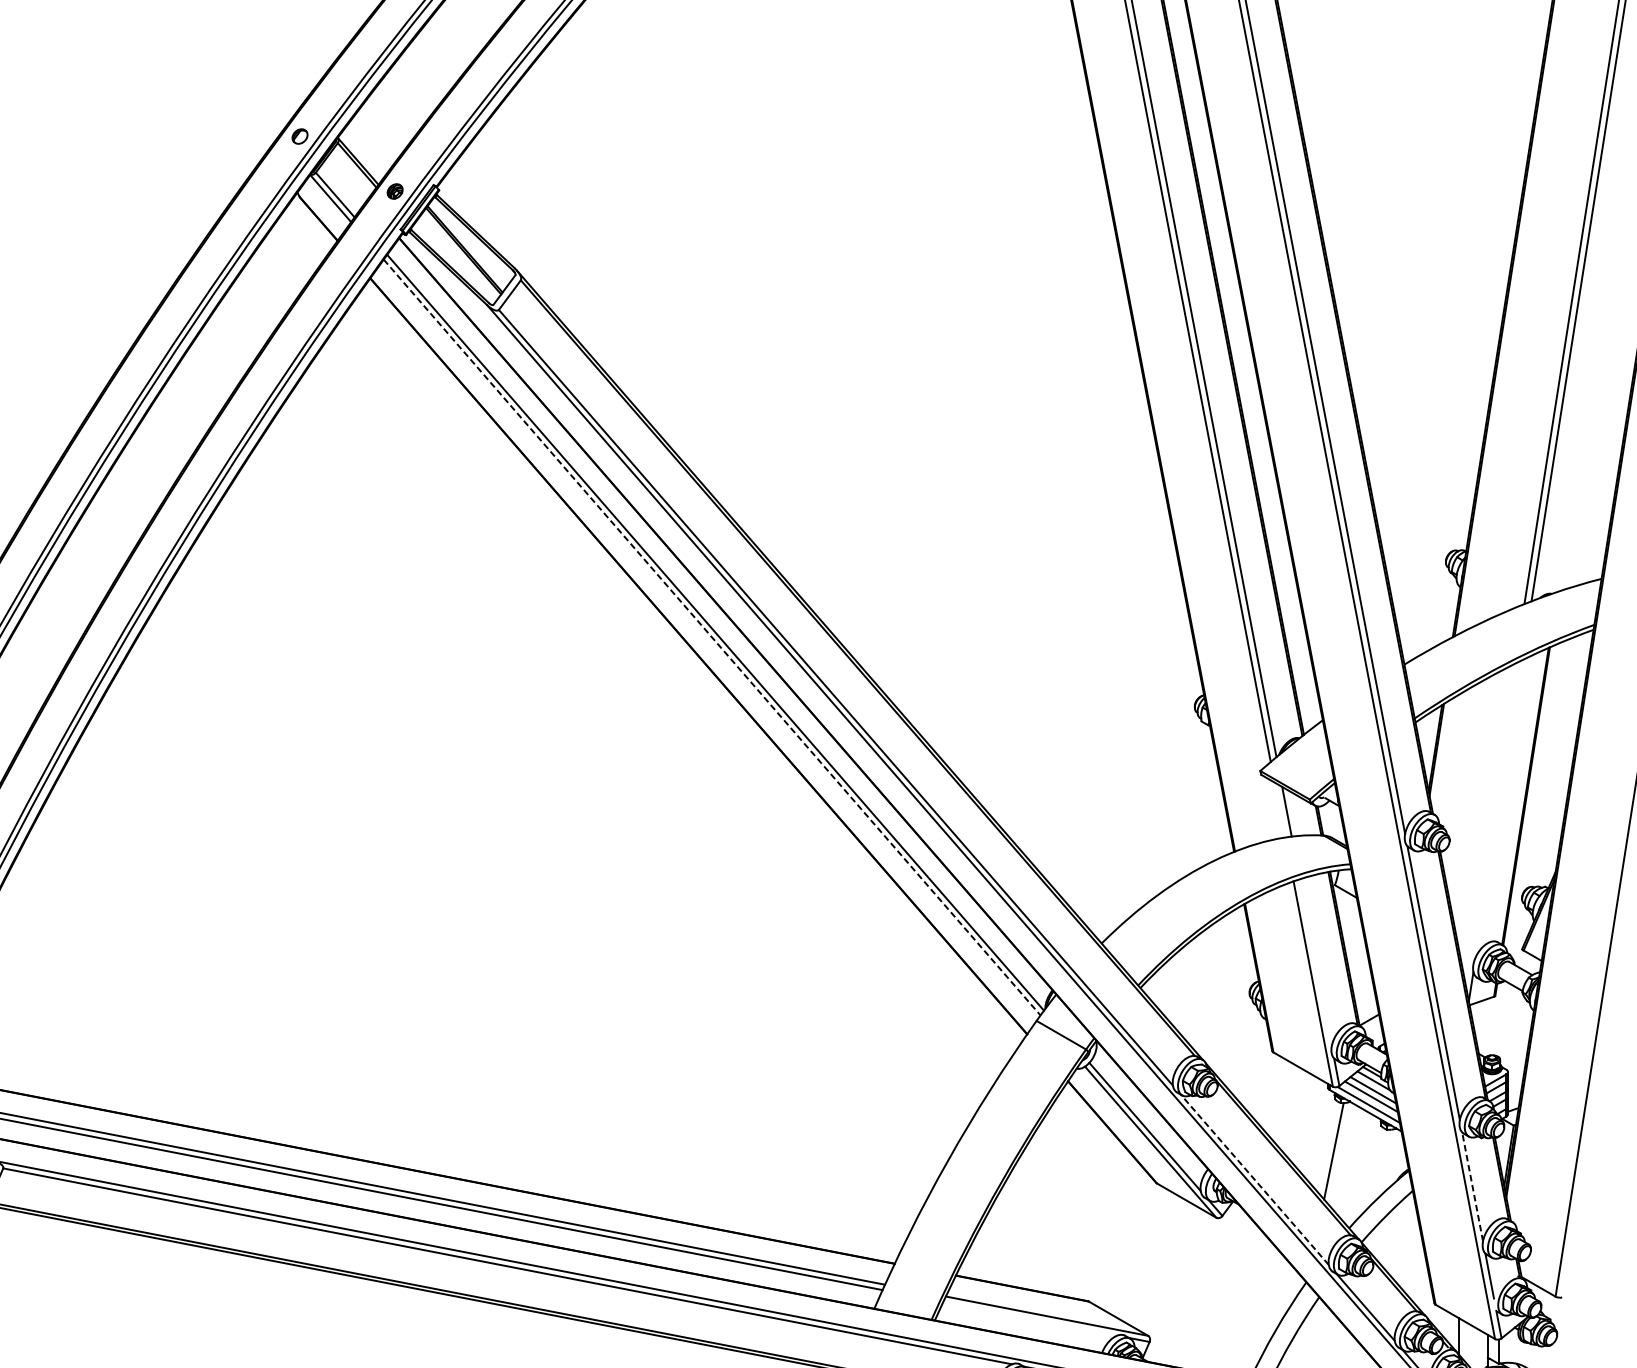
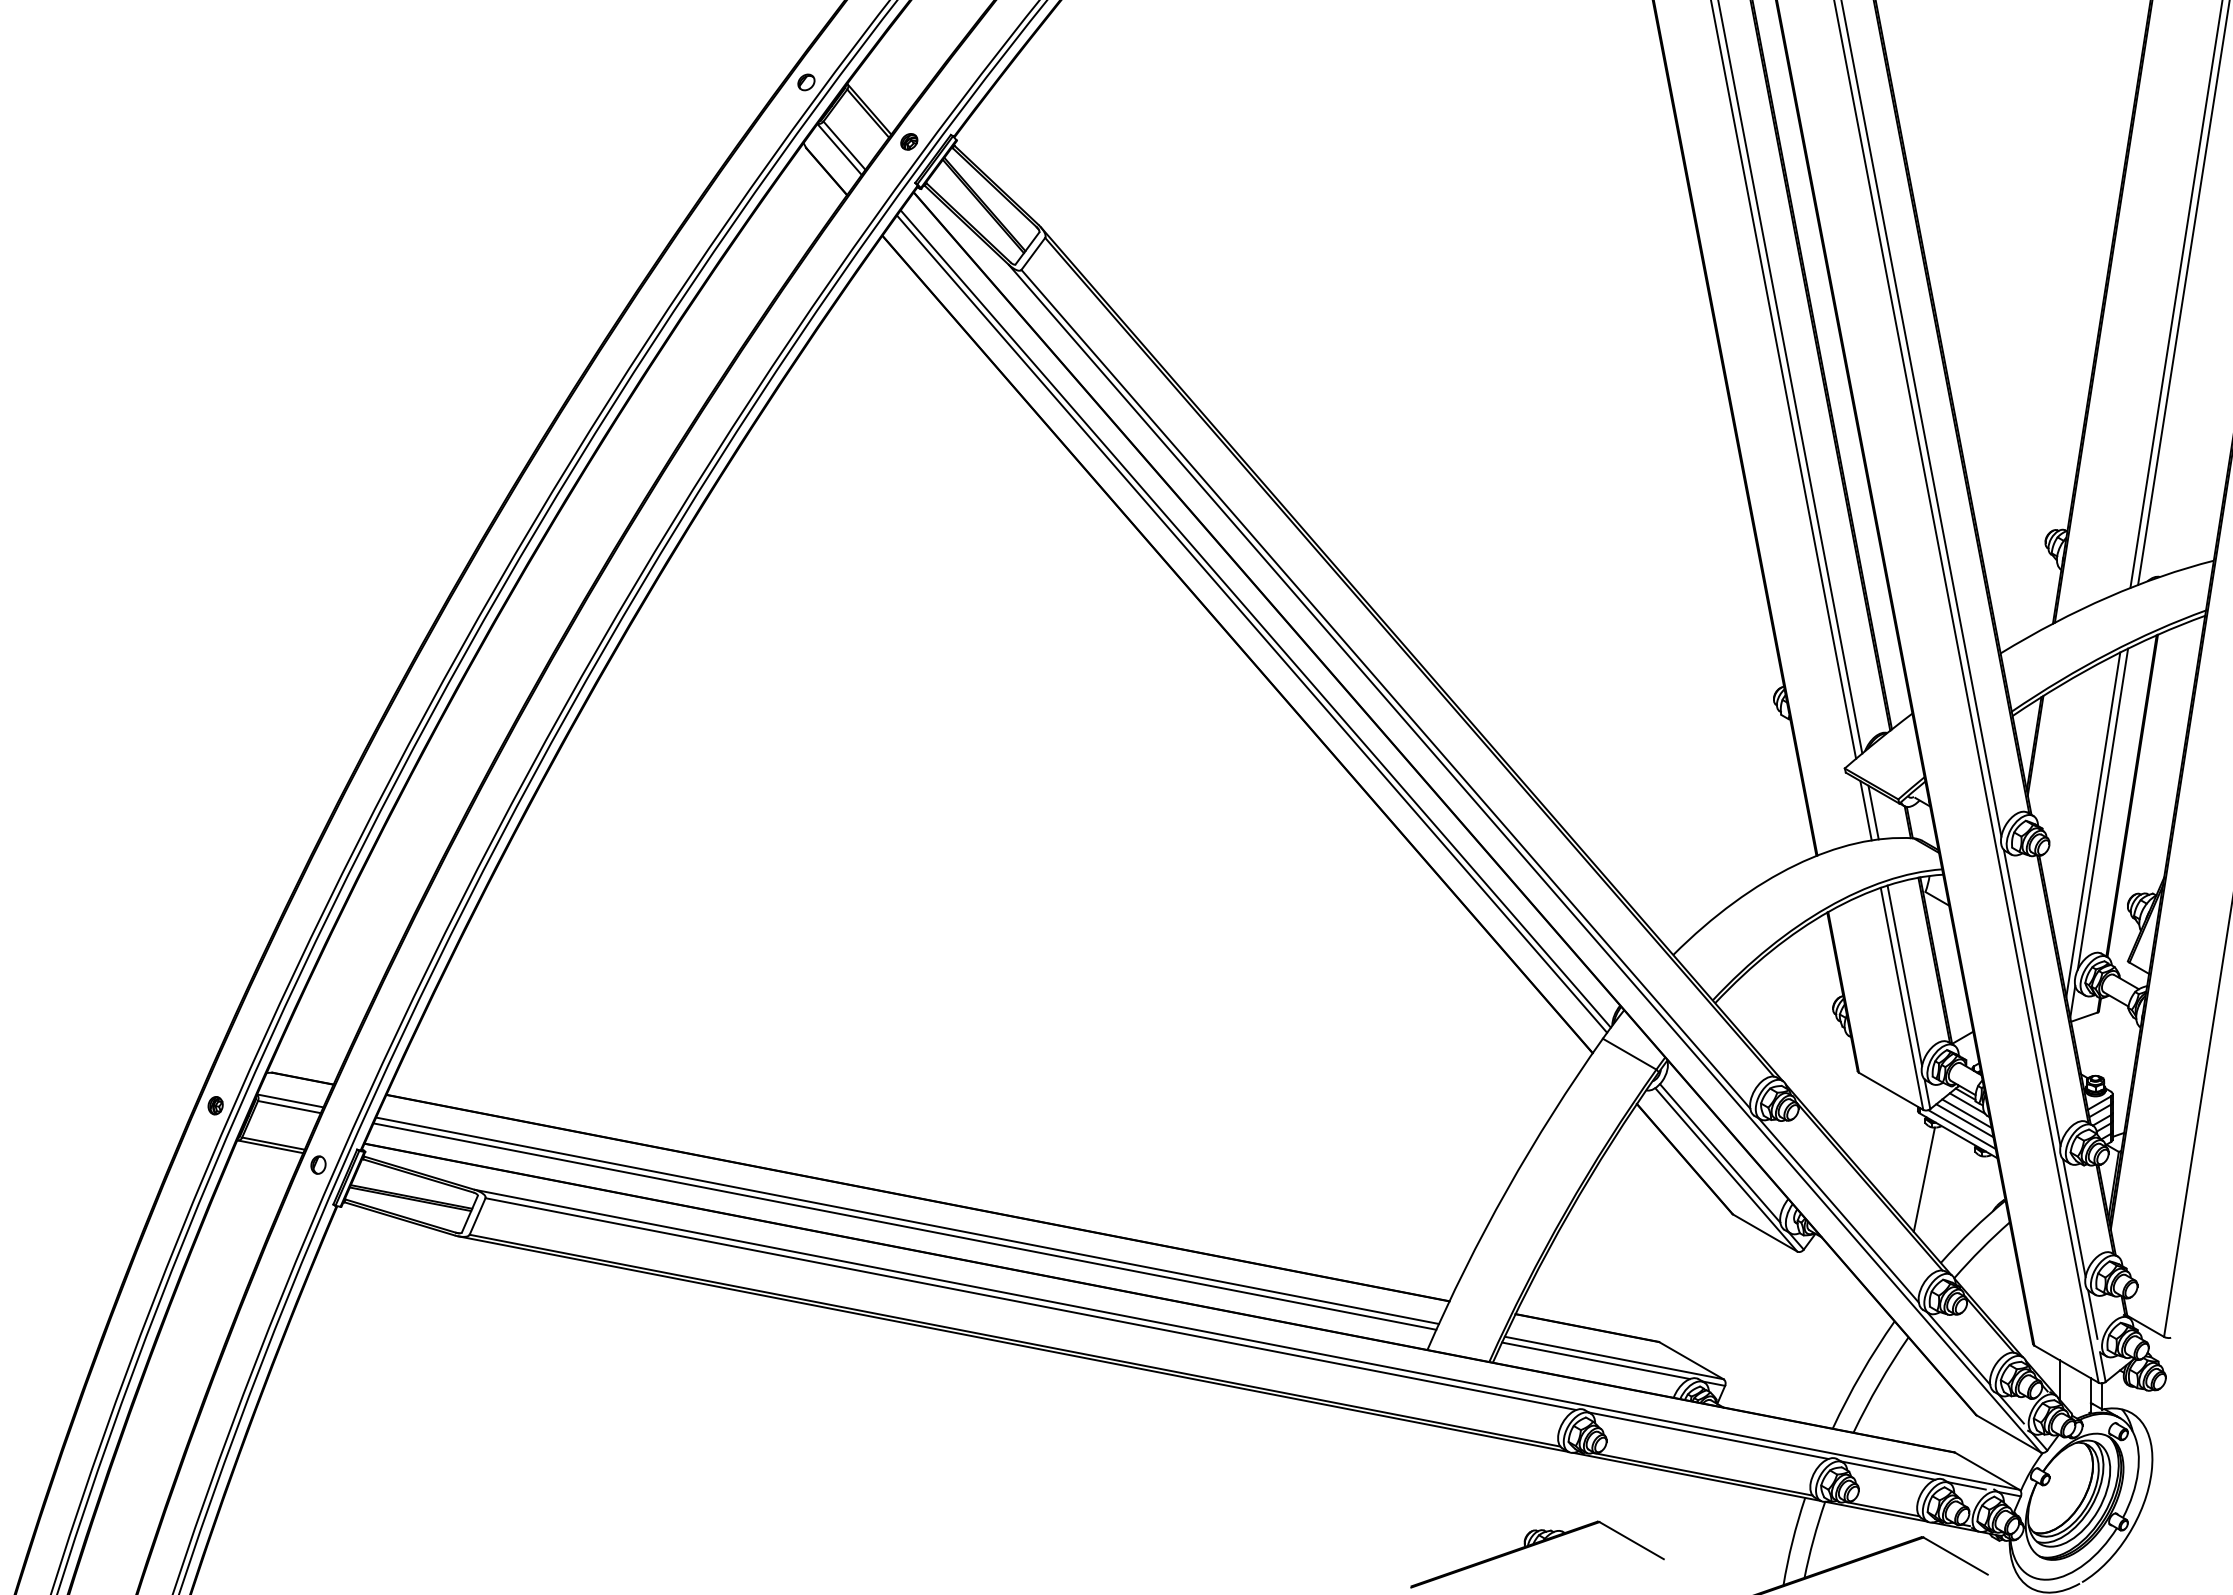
line: (712, 637) -> (1252, 624), dashed -> solid
line: (1498, 808) -> (2102, 808), added
line: (1279, 809) -> (1865, 810), added
line: (1490, 822) -> (2093, 824), added
line: (1315, 962) -> (1904, 975), added
line: (1254, 1179) -> (1838, 1210), dashed -> solid
line: (1472, 1187) -> (2074, 1218), dashed -> solid
line: (1030, 1318) -> (1596, 1360), added

